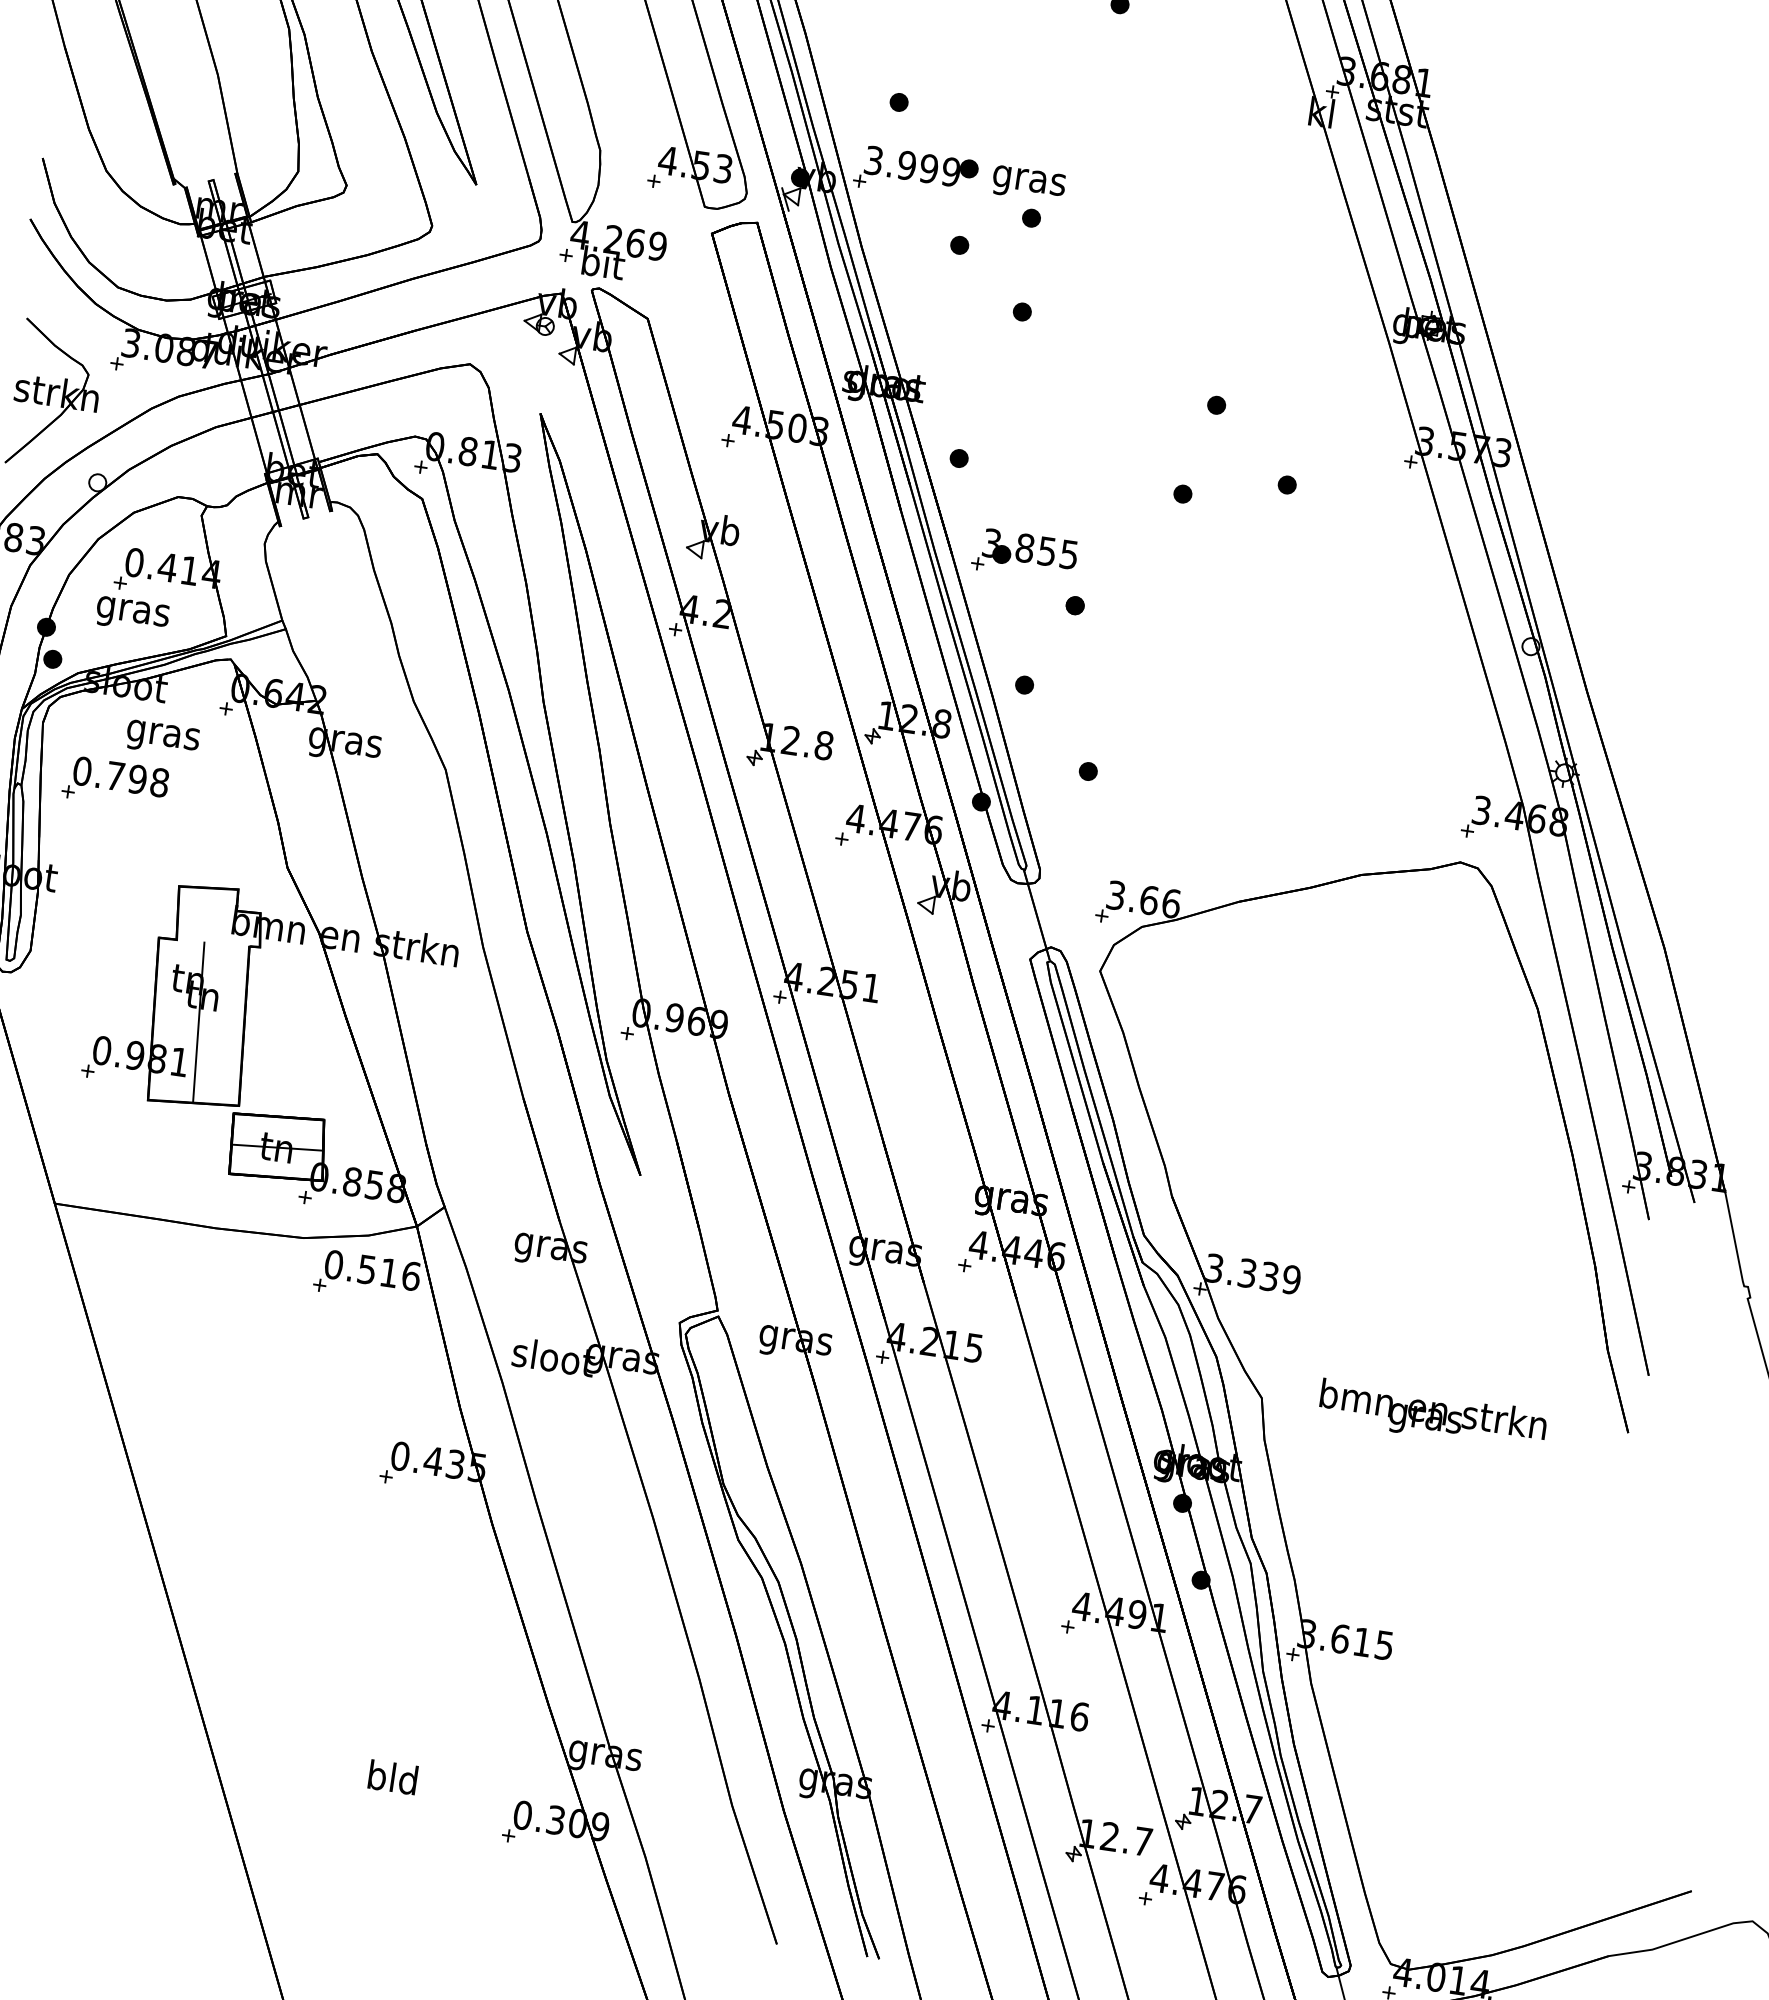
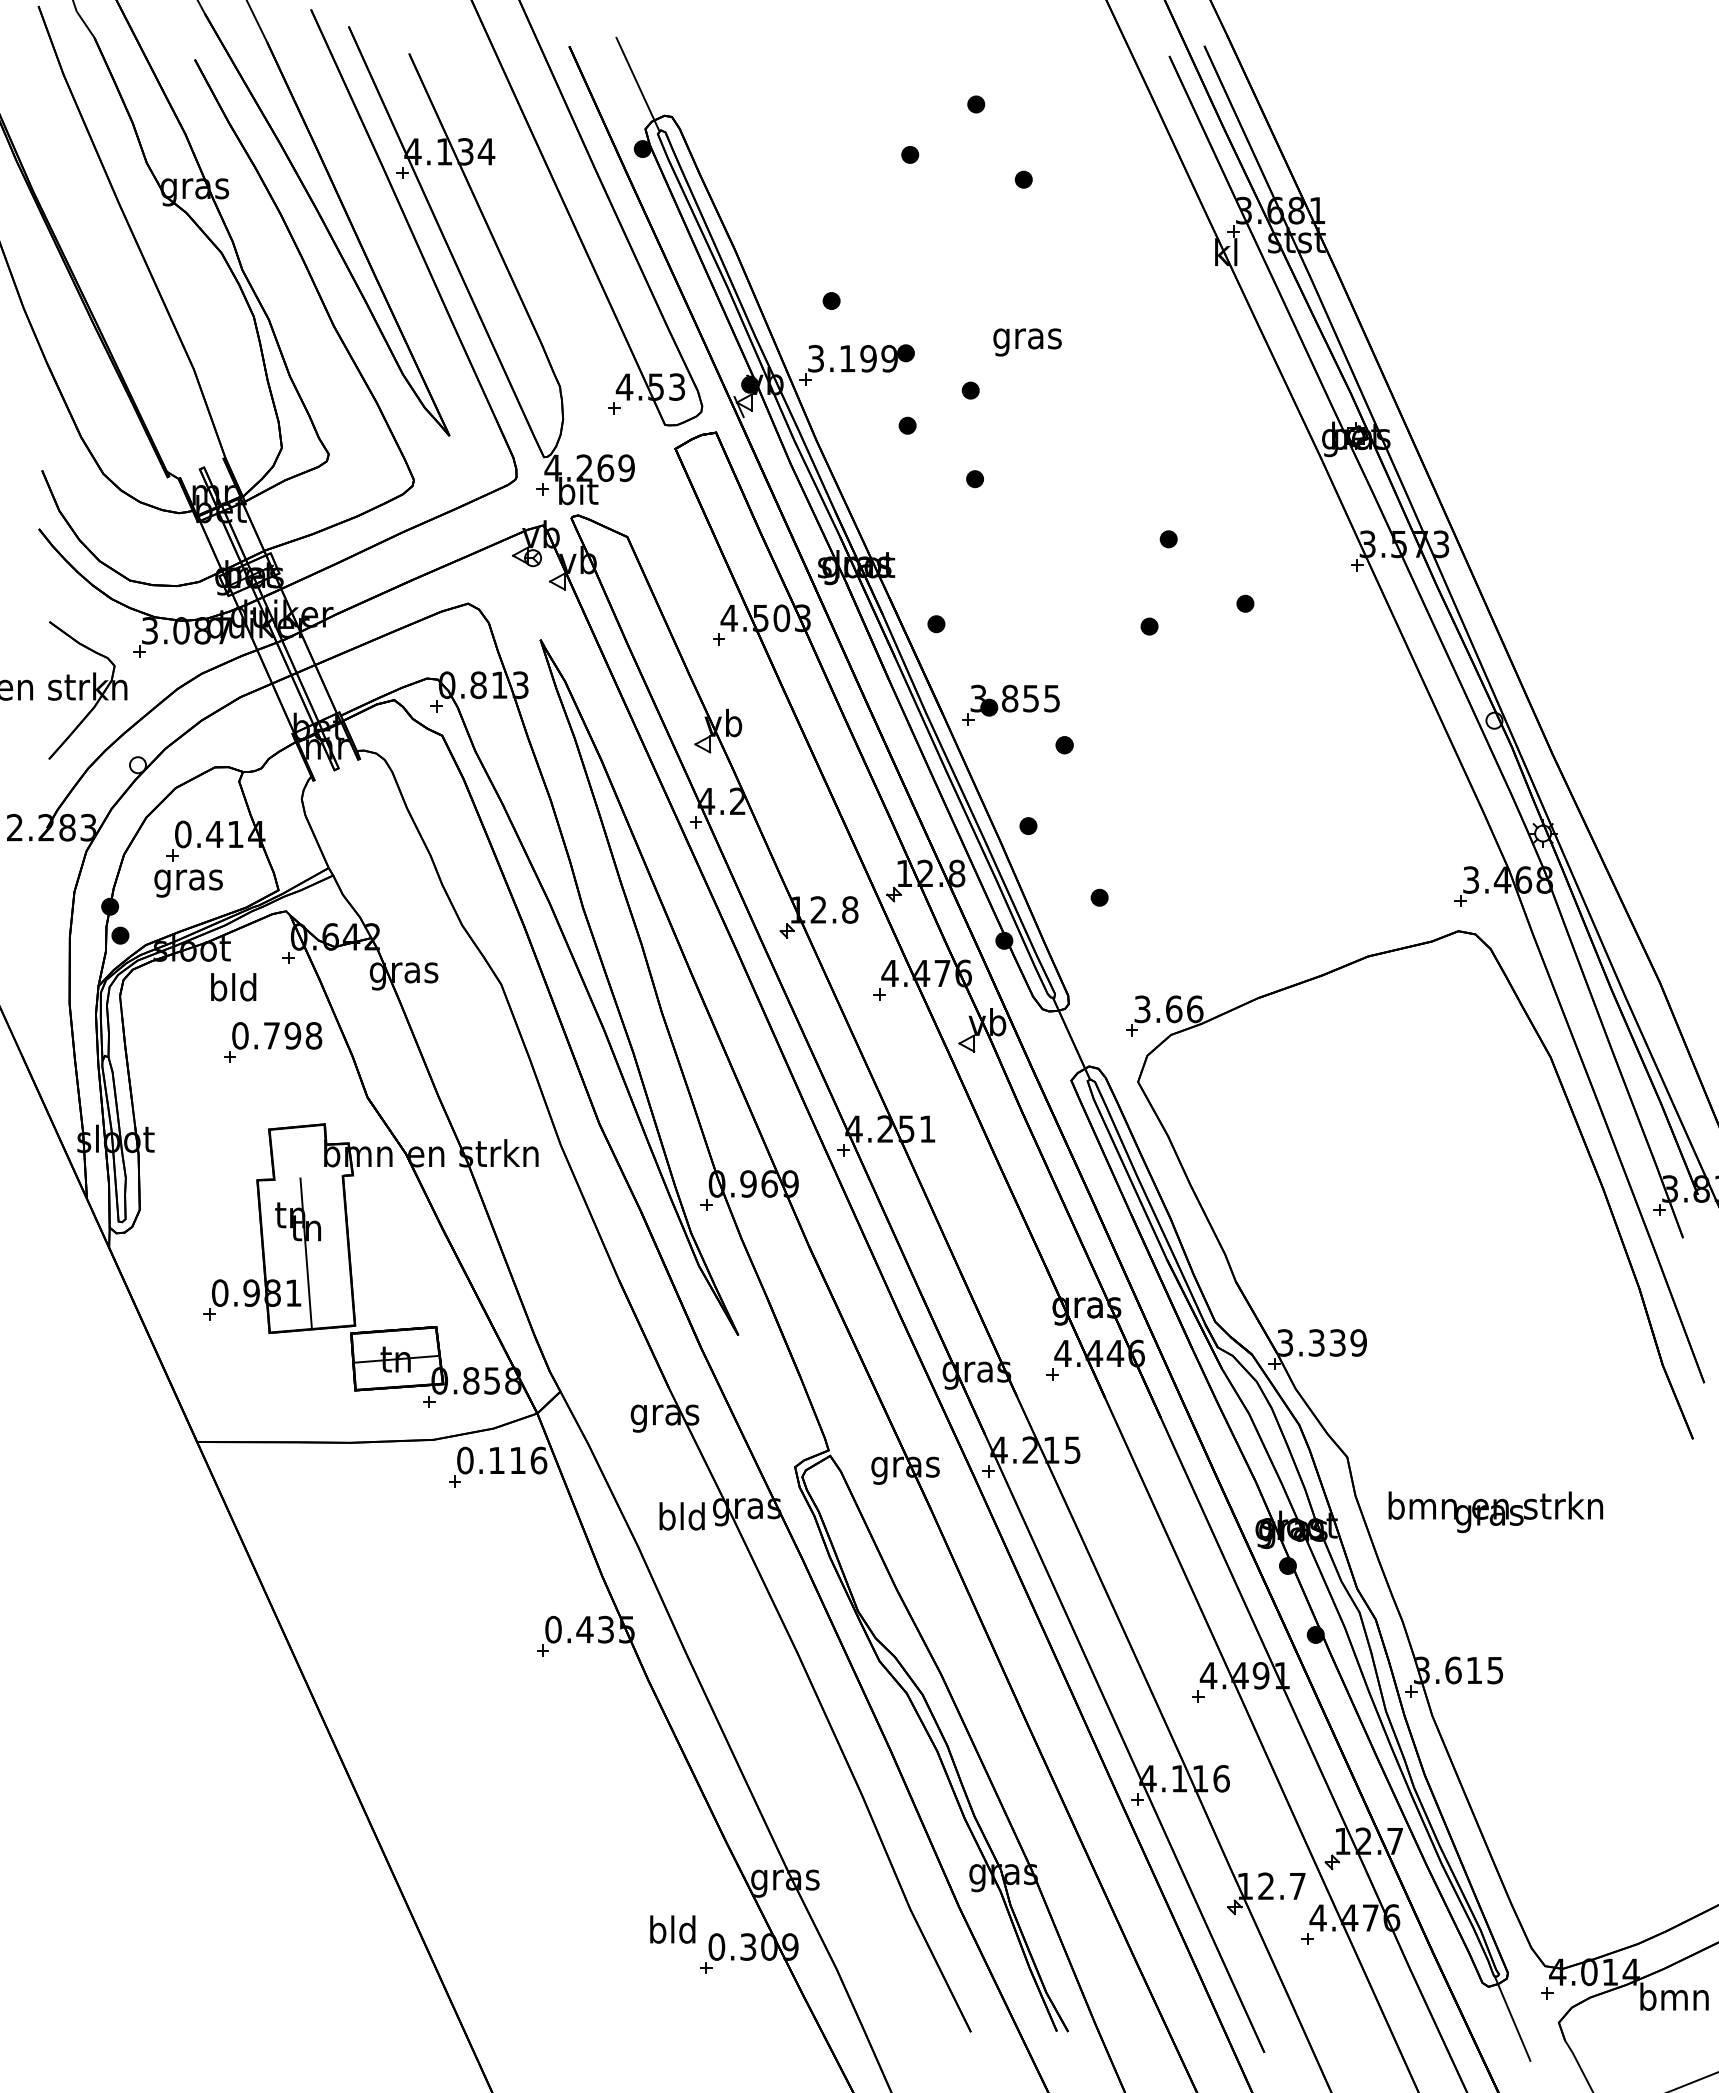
text: (906, 165) -> (847, 358), 3.999 -> 3.199
text: (1028, 184) -> (1027, 342), moved
text: (163, 734) -> (233, 990), gras -> bld
part: (116, 783) -> (273, 1042), moved
text: (366, 1269) -> (496, 1460), 0.516 -> 0.116
text: (553, 1357) -> (682, 1516), sloot -> bld
text: (1432, 1416) -> (1495, 1512), moved
text: (392, 1777) -> (672, 1929), moved

